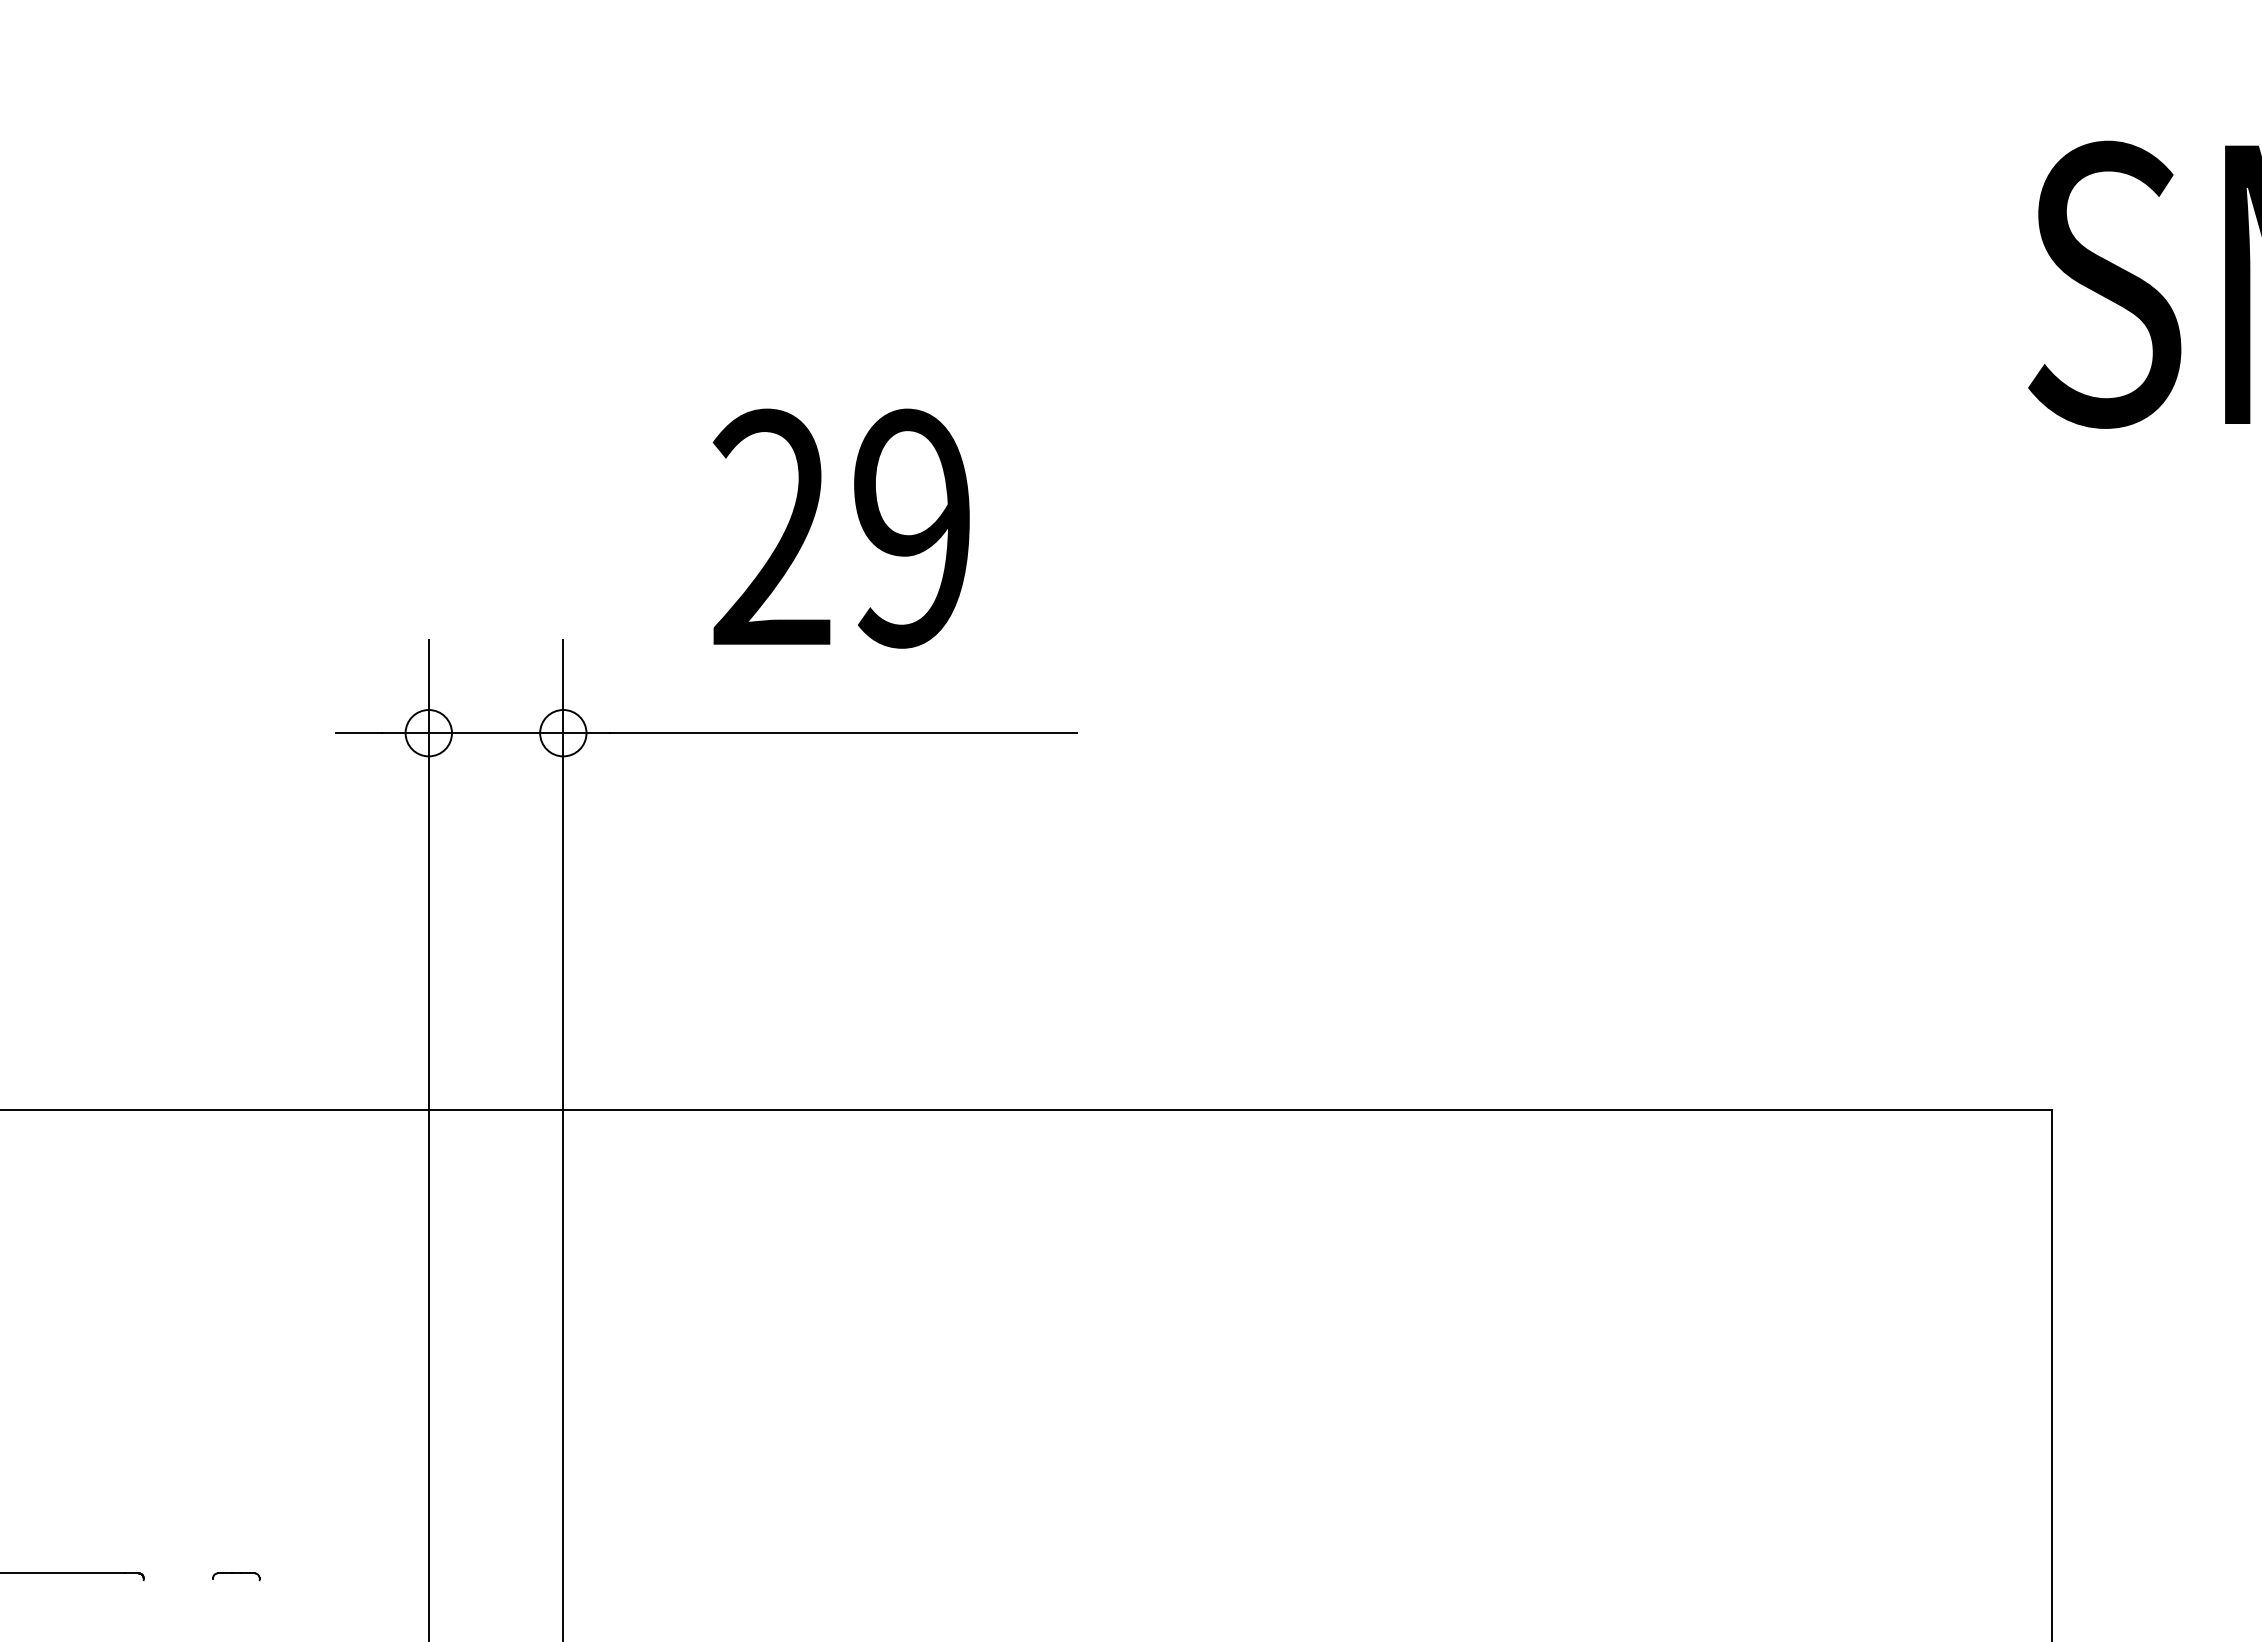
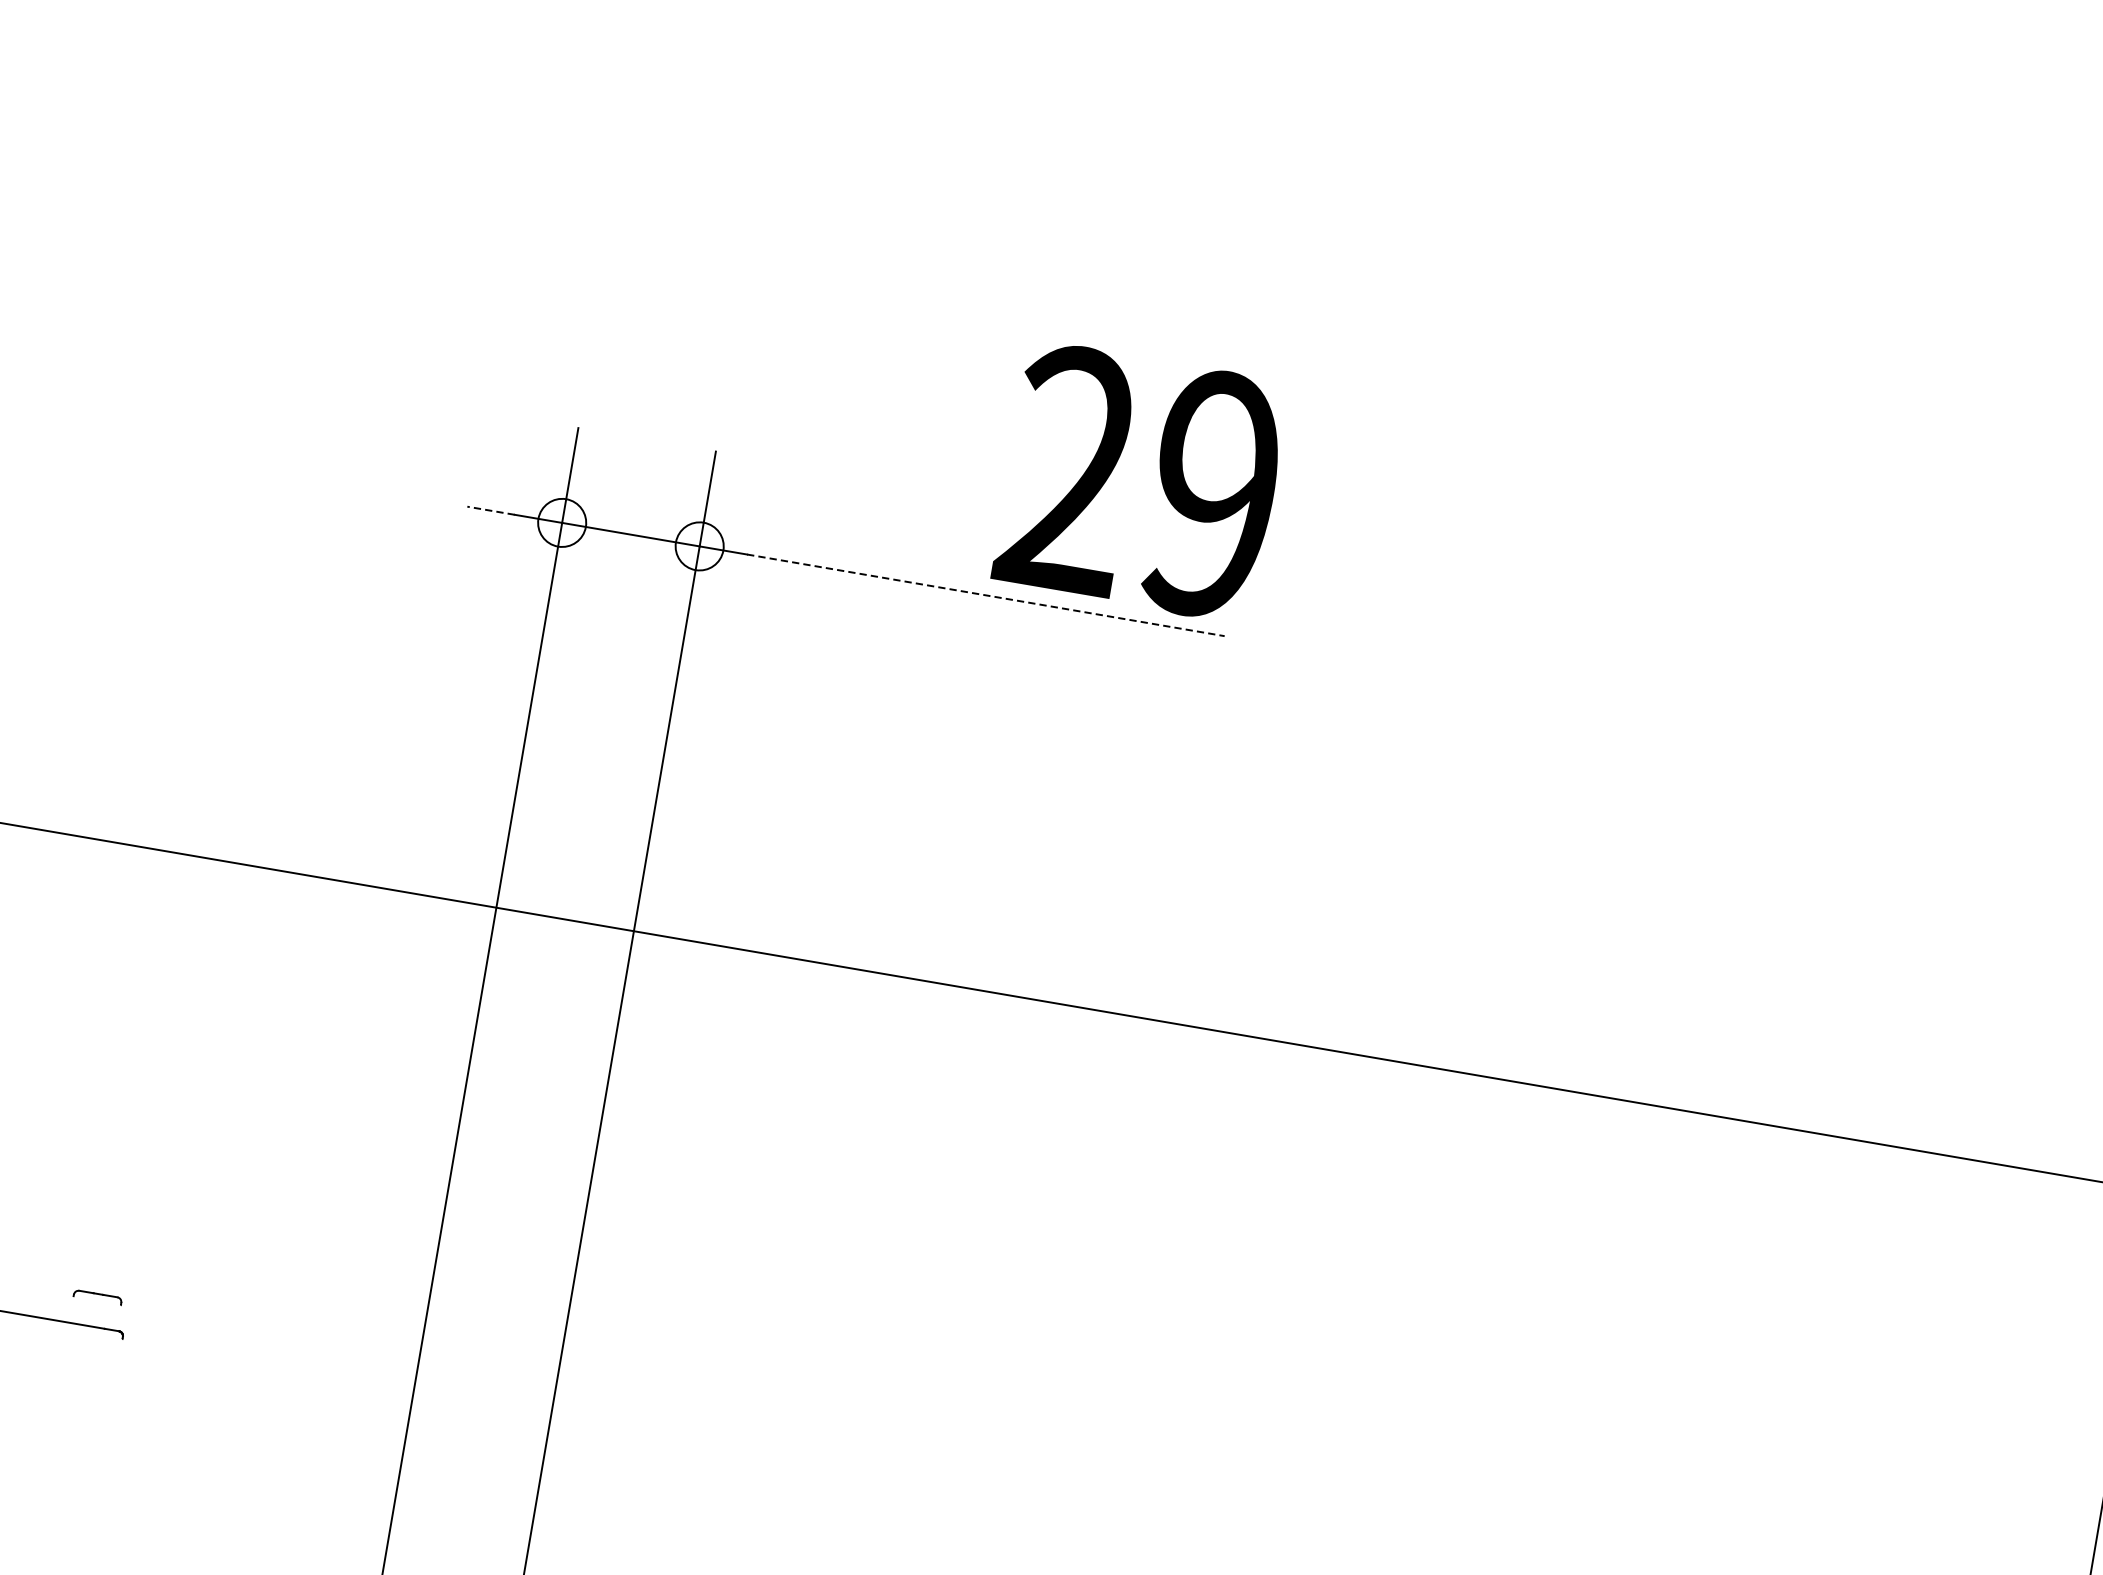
text: (840, 528) -> (1140, 482), moved
line: (358, 733) -> (490, 510), solid -> dashed
line: (843, 733) -> (986, 595), solid -> dashed
part: (236, 1576) -> (98, 1297), moved

